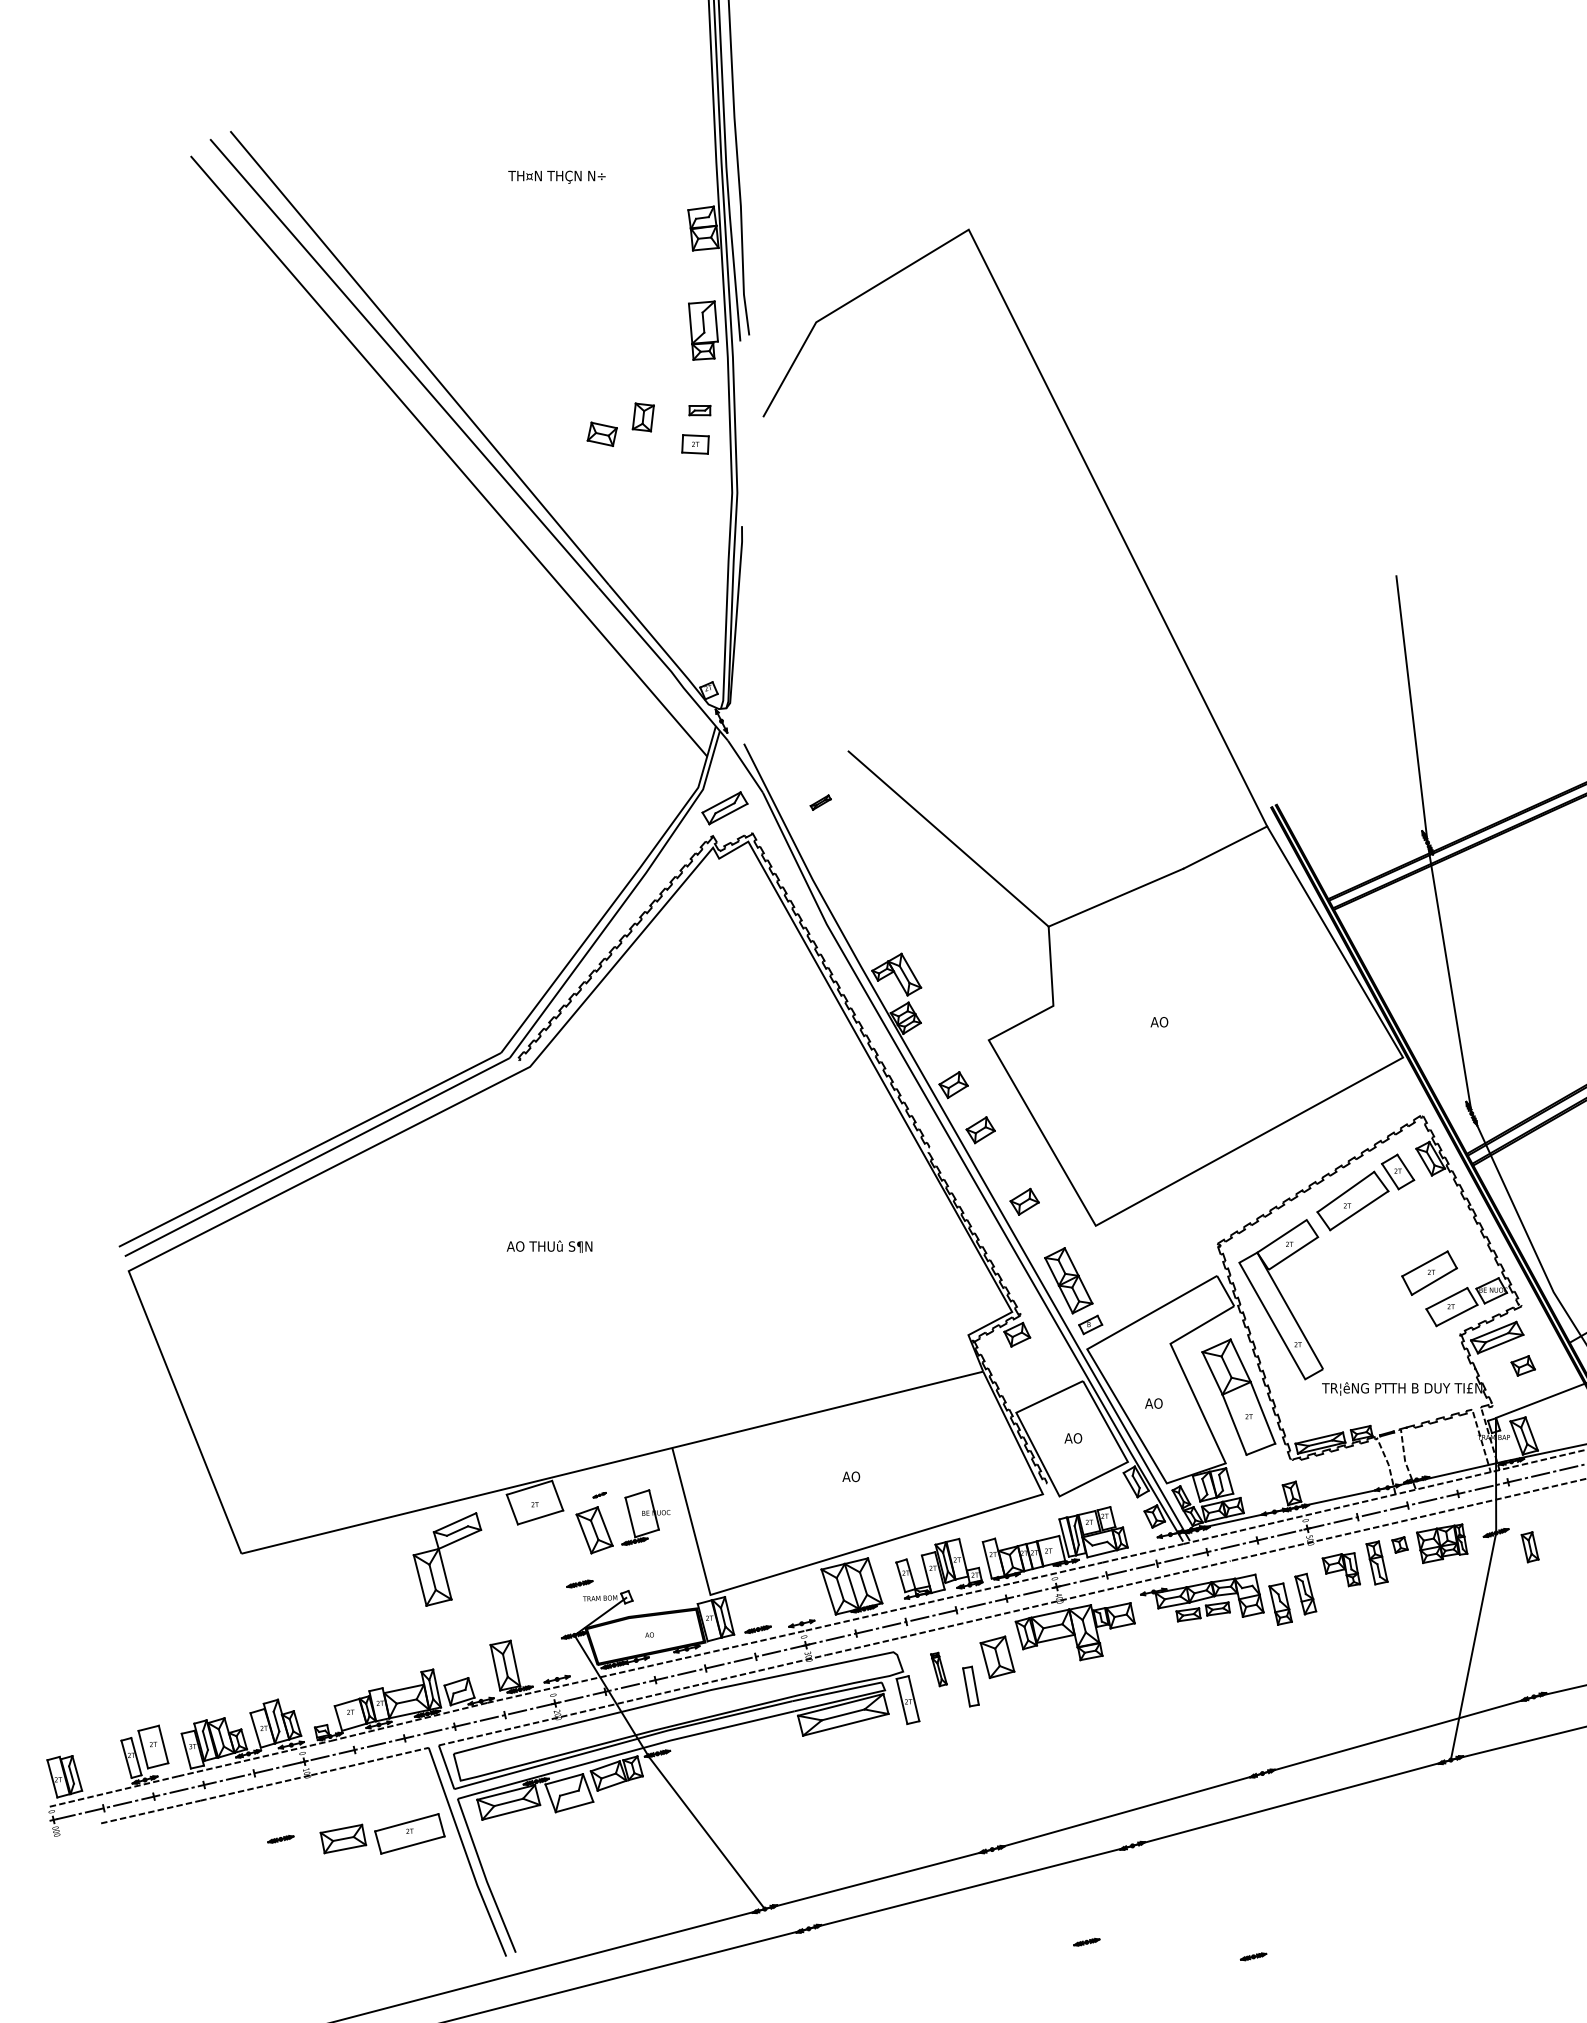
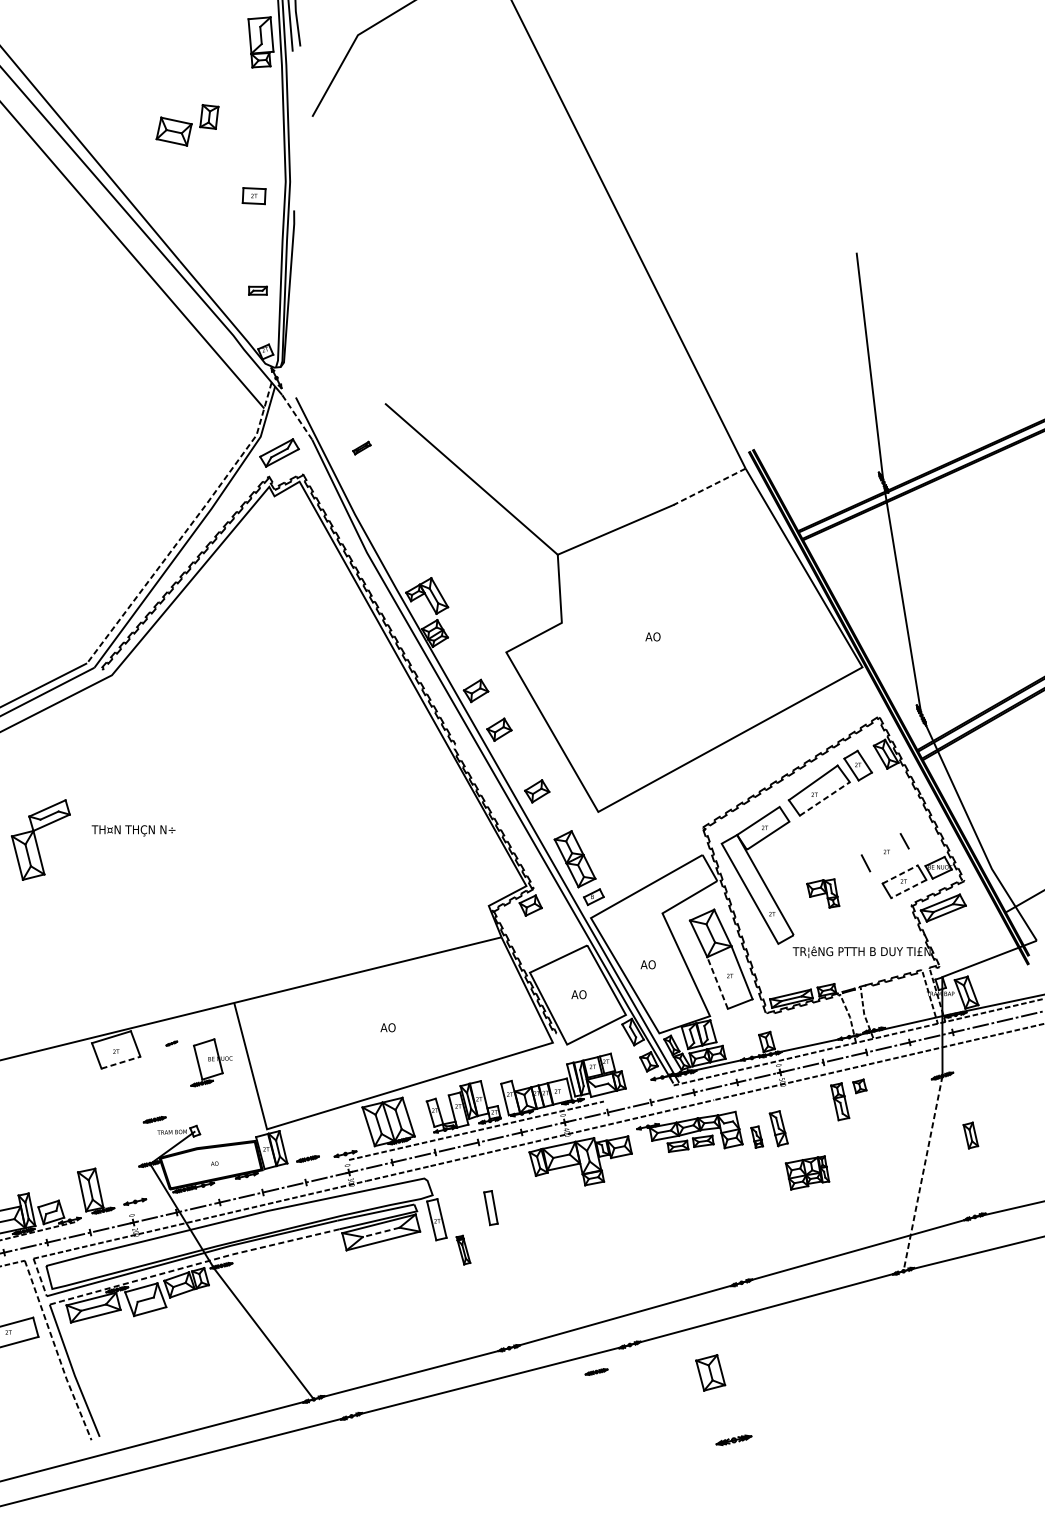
part: (699, 410) -> (257, 290), moved
part: (601, 433) -> (173, 130), size x1.4
part: (695, 444) -> (254, 196), moved
line: (745, 766) -> (297, 417), solid -> dashed
line: (1225, 847) -> (709, 486), solid -> dashed
line: (619, 894) -> (188, 527), solid -> dashed
line: (1359, 1210) -> (825, 798), solid -> dashed
text: (554, 1247) -> (132, 830), AO THUû S¶N -> TH¤N THÇN N÷
line: (1424, 1263) -> (880, 844), removed
line: (1433, 1281) -> (888, 859), removed
line: (1447, 1298) -> (900, 874), solid -> dashed
line: (1456, 1315) -> (908, 889), solid -> dashed
part: (1522, 1365) -> (965, 932), removed
line: (1234, 1424) -> (717, 982), solid -> dashed
line: (540, 1517) -> (120, 1062), solid -> dashed
part: (594, 1530) -> (167, 1073), removed
part: (1442, 1543) -> (807, 1172), moved
part: (1529, 1547) -> (970, 1135), moved
line: (1142, 1553) -> (638, 1093), removed
part: (447, 1559) -> (40, 840), moved
part: (1340, 1569) -> (822, 893), moved
part: (1280, 1603) -> (757, 1136), size x0.6
line: (1473, 1646) -> (923, 1173), solid -> dashed
part: (997, 1657) -> (710, 1373), moved
line: (646, 1666) -> (212, 1190), removed
part: (938, 1669) -> (463, 1250), moved
line: (842, 1715) -> (380, 1232), solid -> dashed
line: (625, 1752) -> (193, 1264), solid -> dashed
line: (446, 1767) -> (40, 1277), solid -> dashed
line: (466, 1853) -> (57, 1351), solid -> dashed
part: (1086, 1941) -> (596, 1371), moved
part: (1253, 1956) -> (733, 1440), size x1.6

